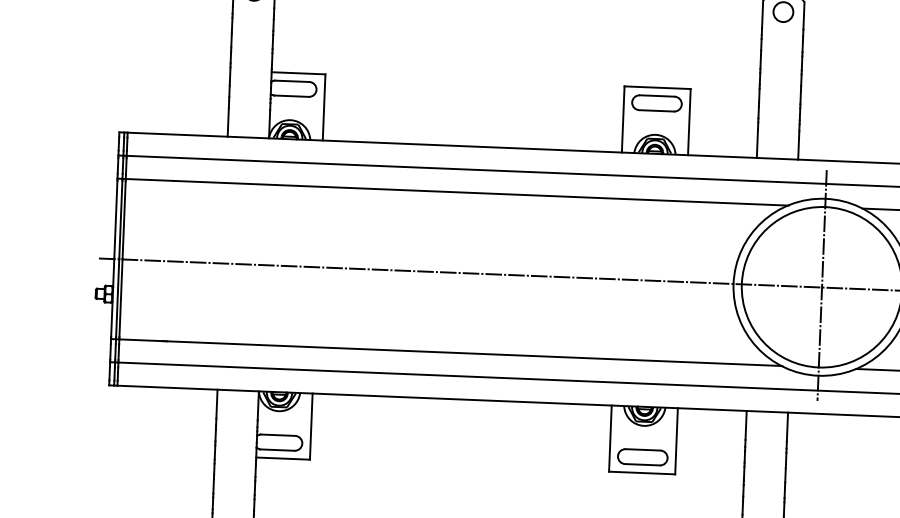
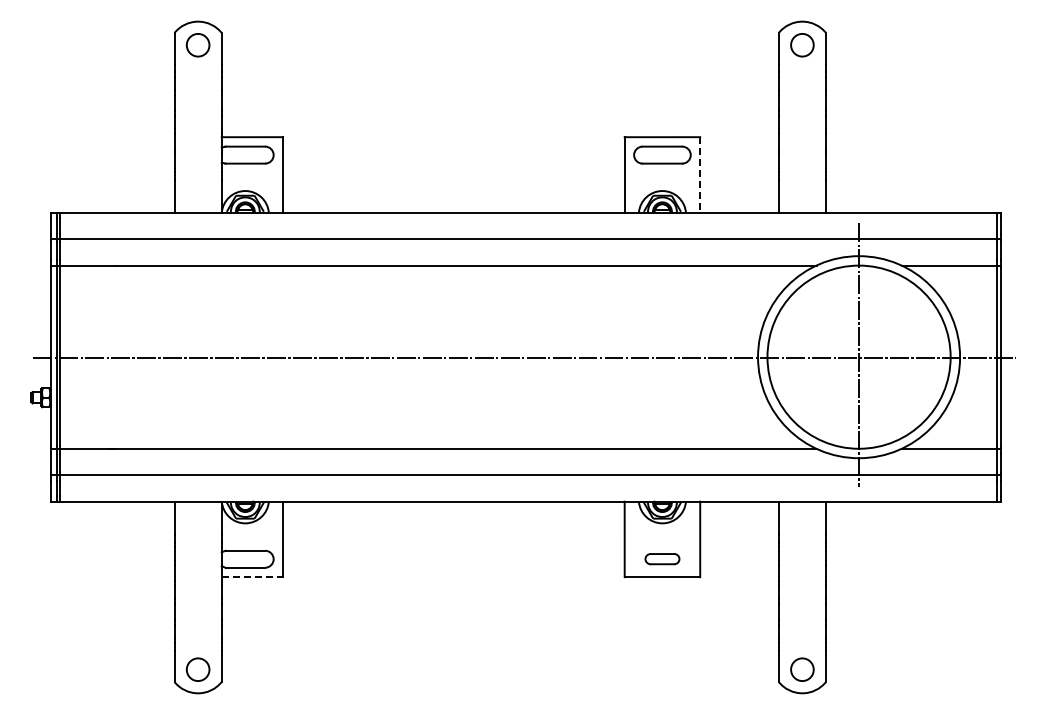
line: (689, 121) -> (700, 174), solid -> dashed
part: (642, 456) -> (662, 558), size x0.6
line: (283, 458) -> (252, 577), solid -> dashed

